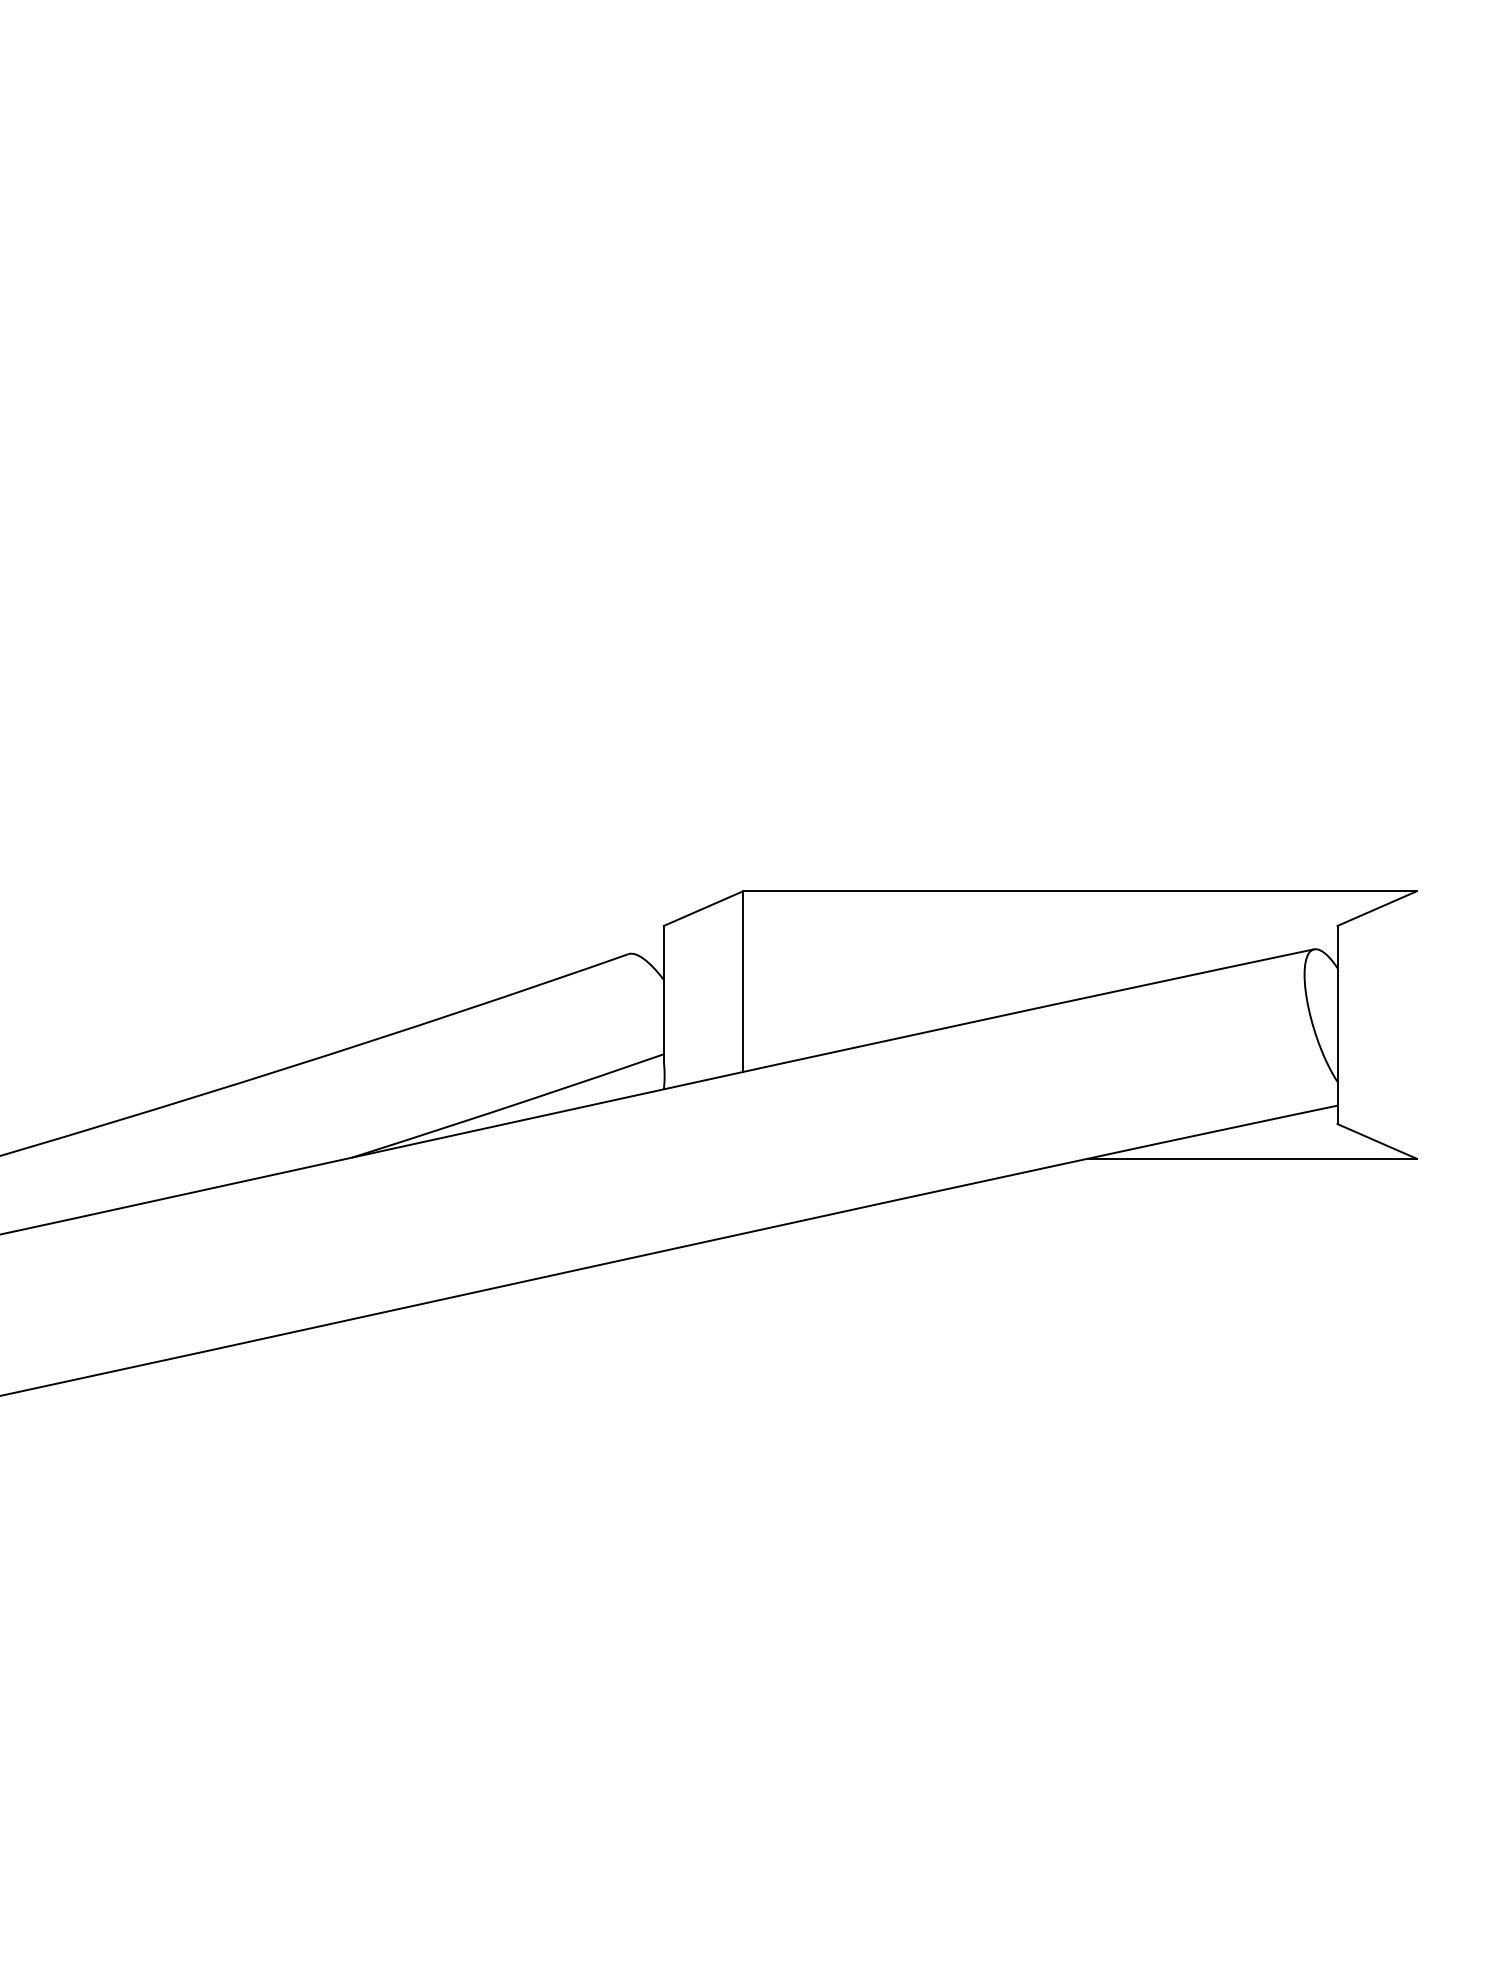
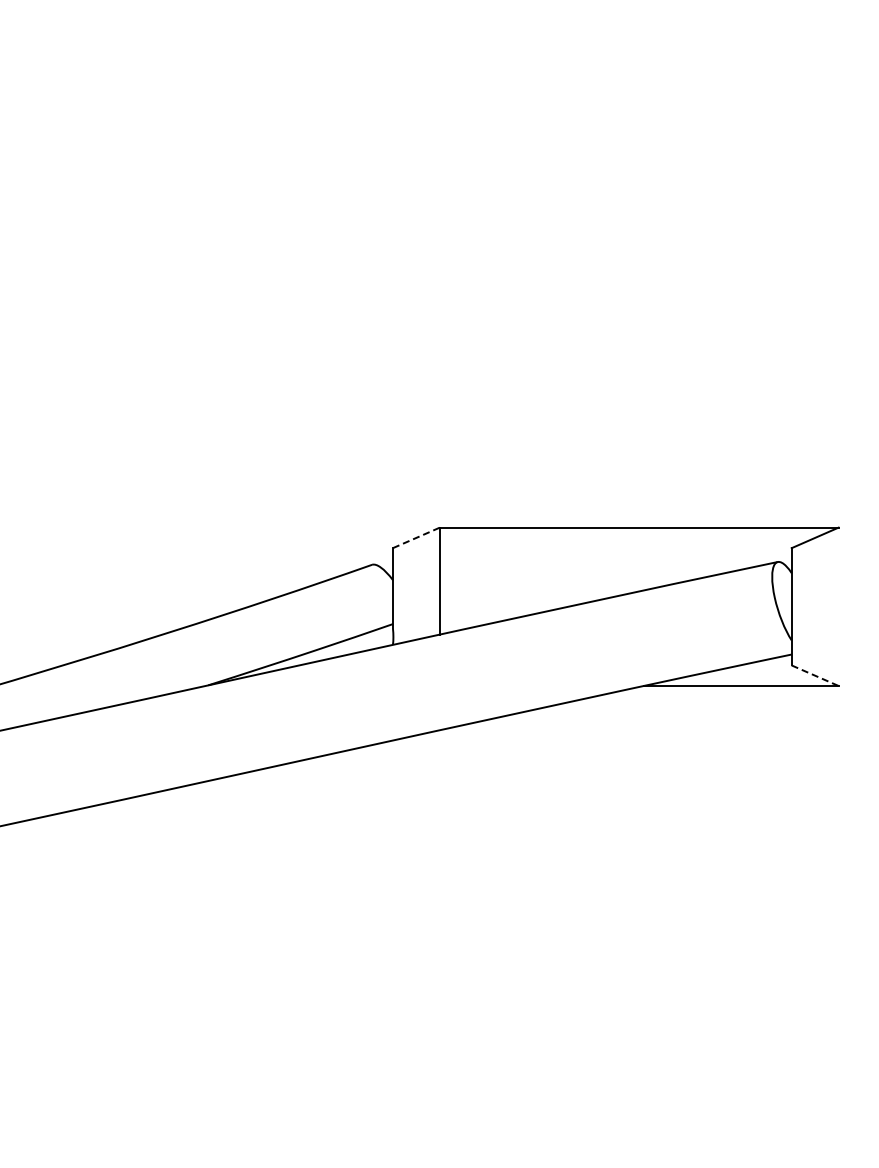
line: (703, 907) -> (416, 537), solid -> dashed
line: (1377, 1141) -> (815, 675), solid -> dashed

